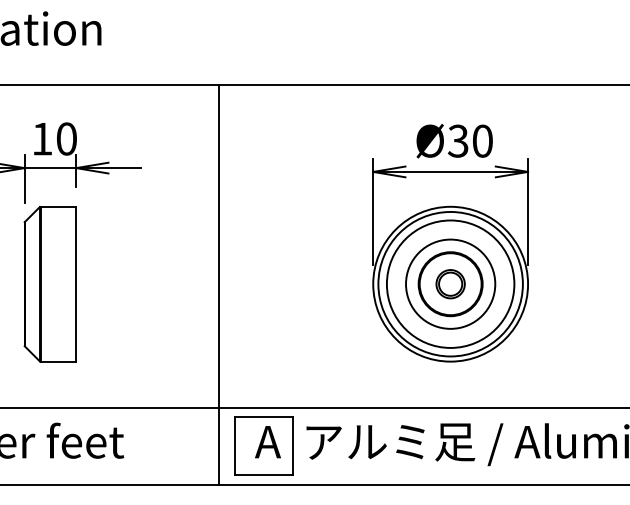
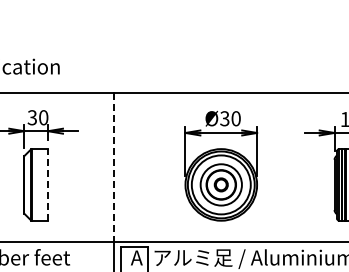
text: (40, 138) -> (31, 117), 10 -> 30
line: (219, 246) -> (114, 167), solid -> dashed
line: (77, 283) -> (48, 184), solid -> dashed

